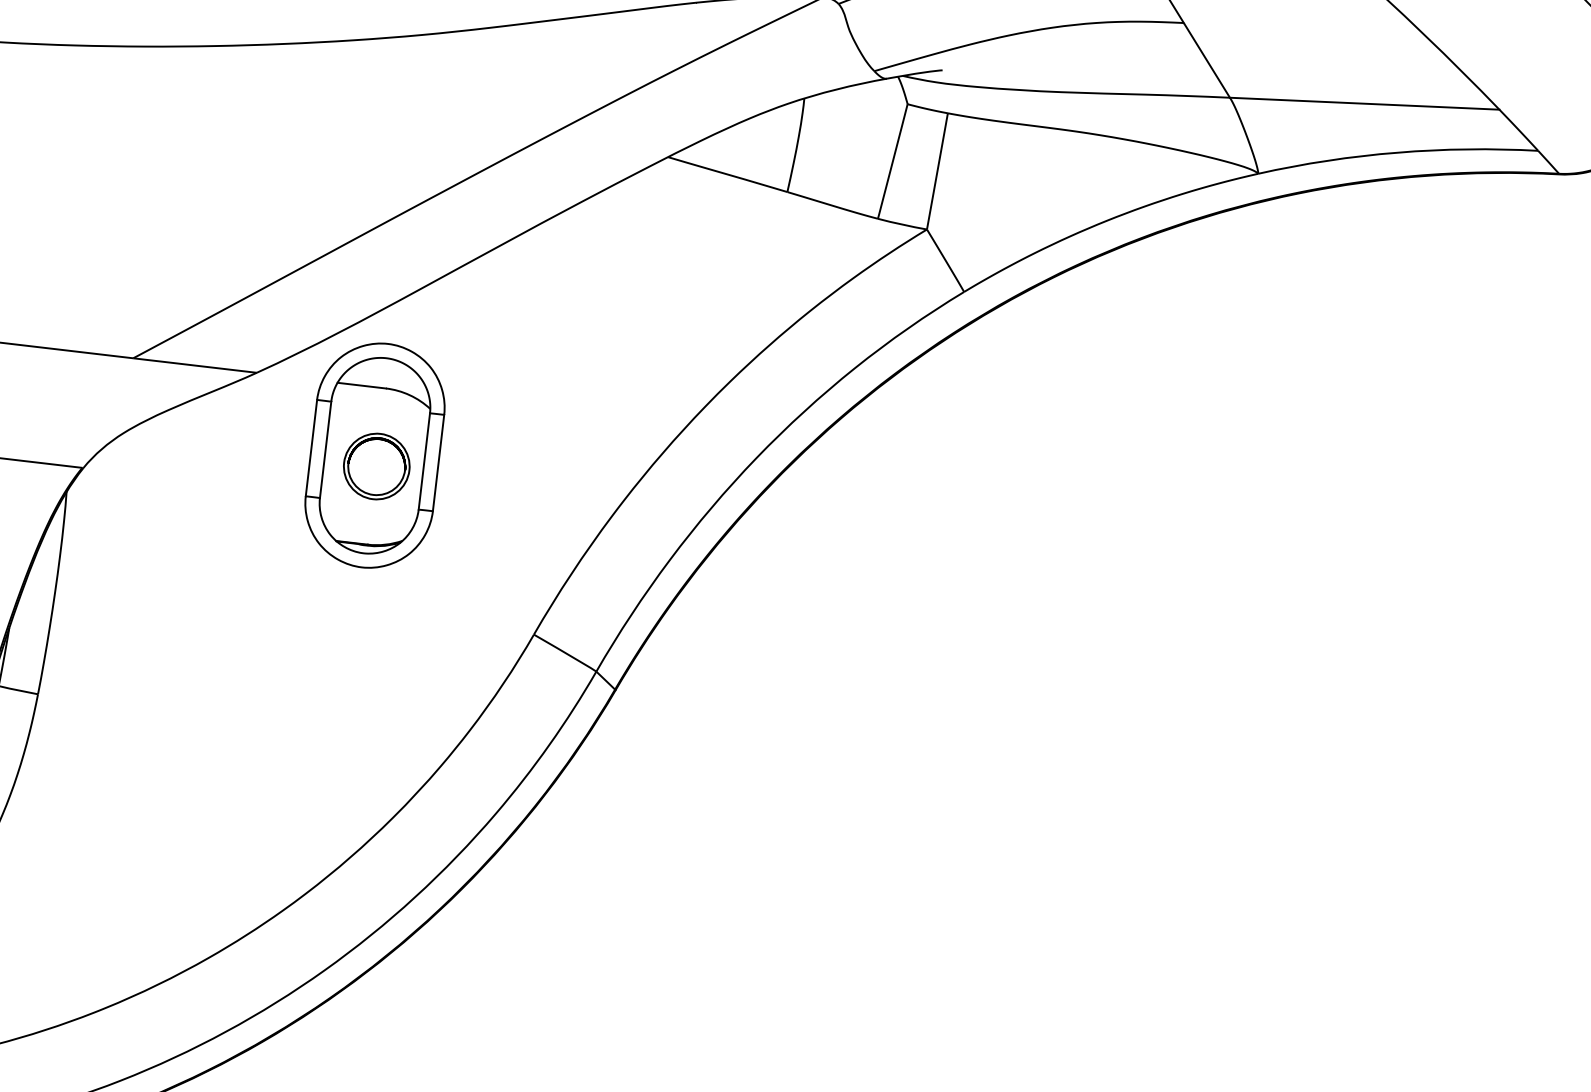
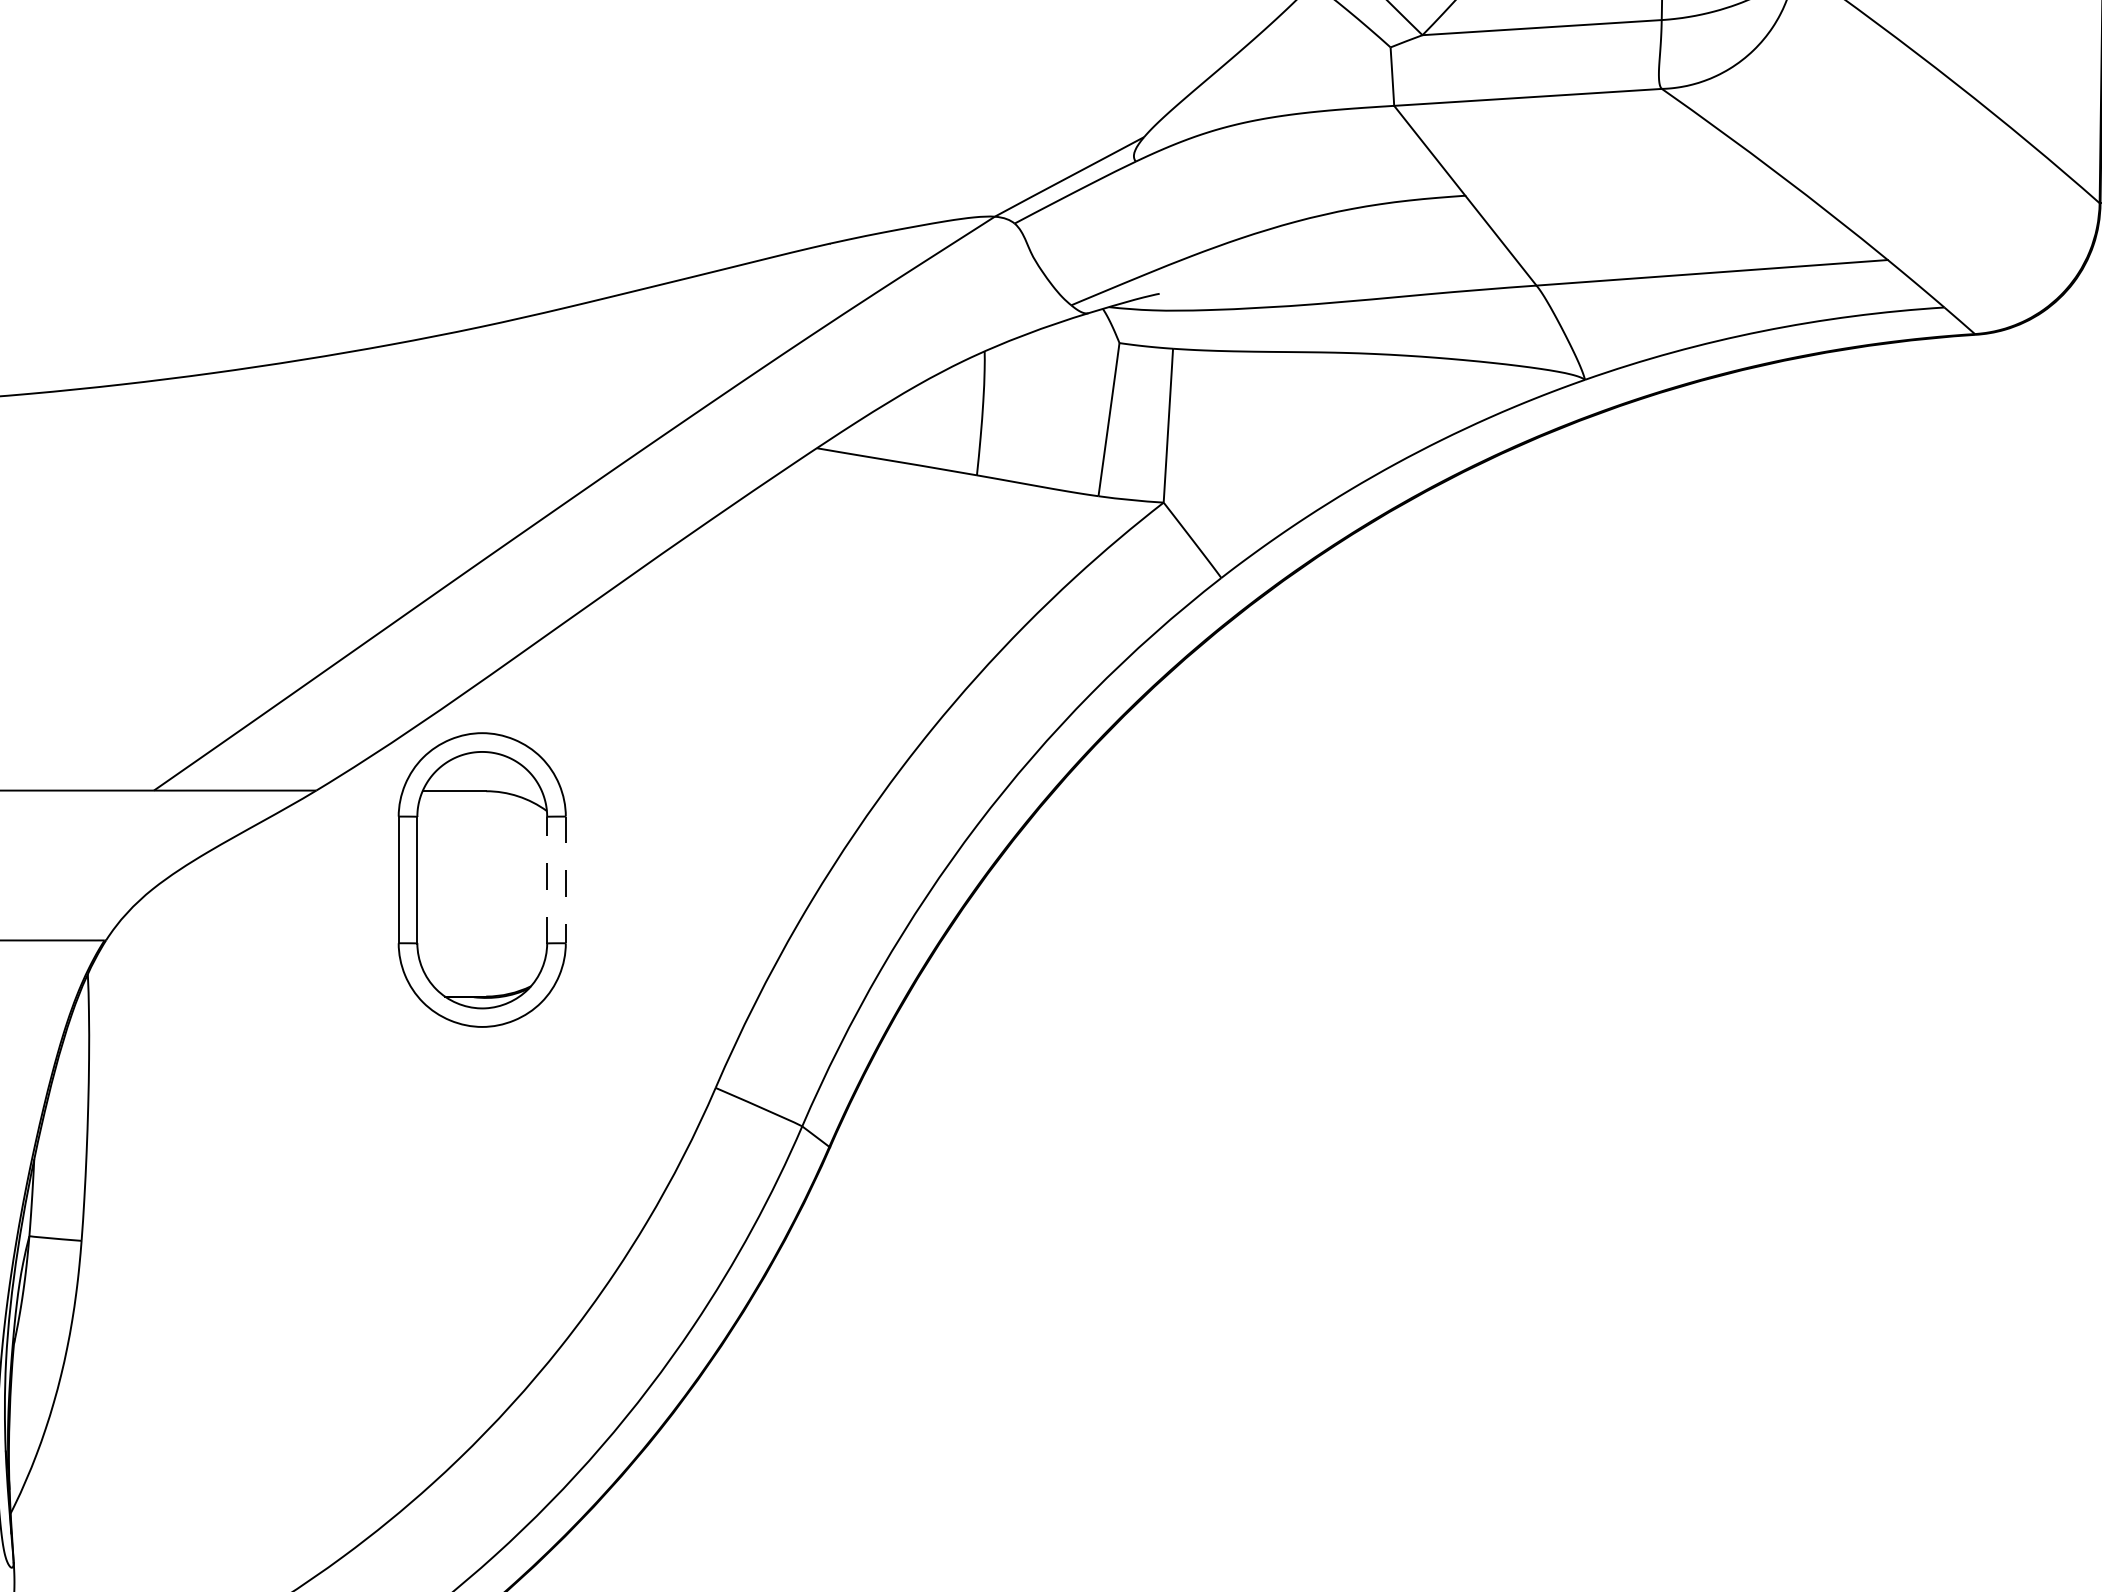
line: (424, 461) -> (547, 879), solid -> dashed
line: (438, 463) -> (565, 880), solid -> dashed
part: (376, 466) -> (485, 893), removed

